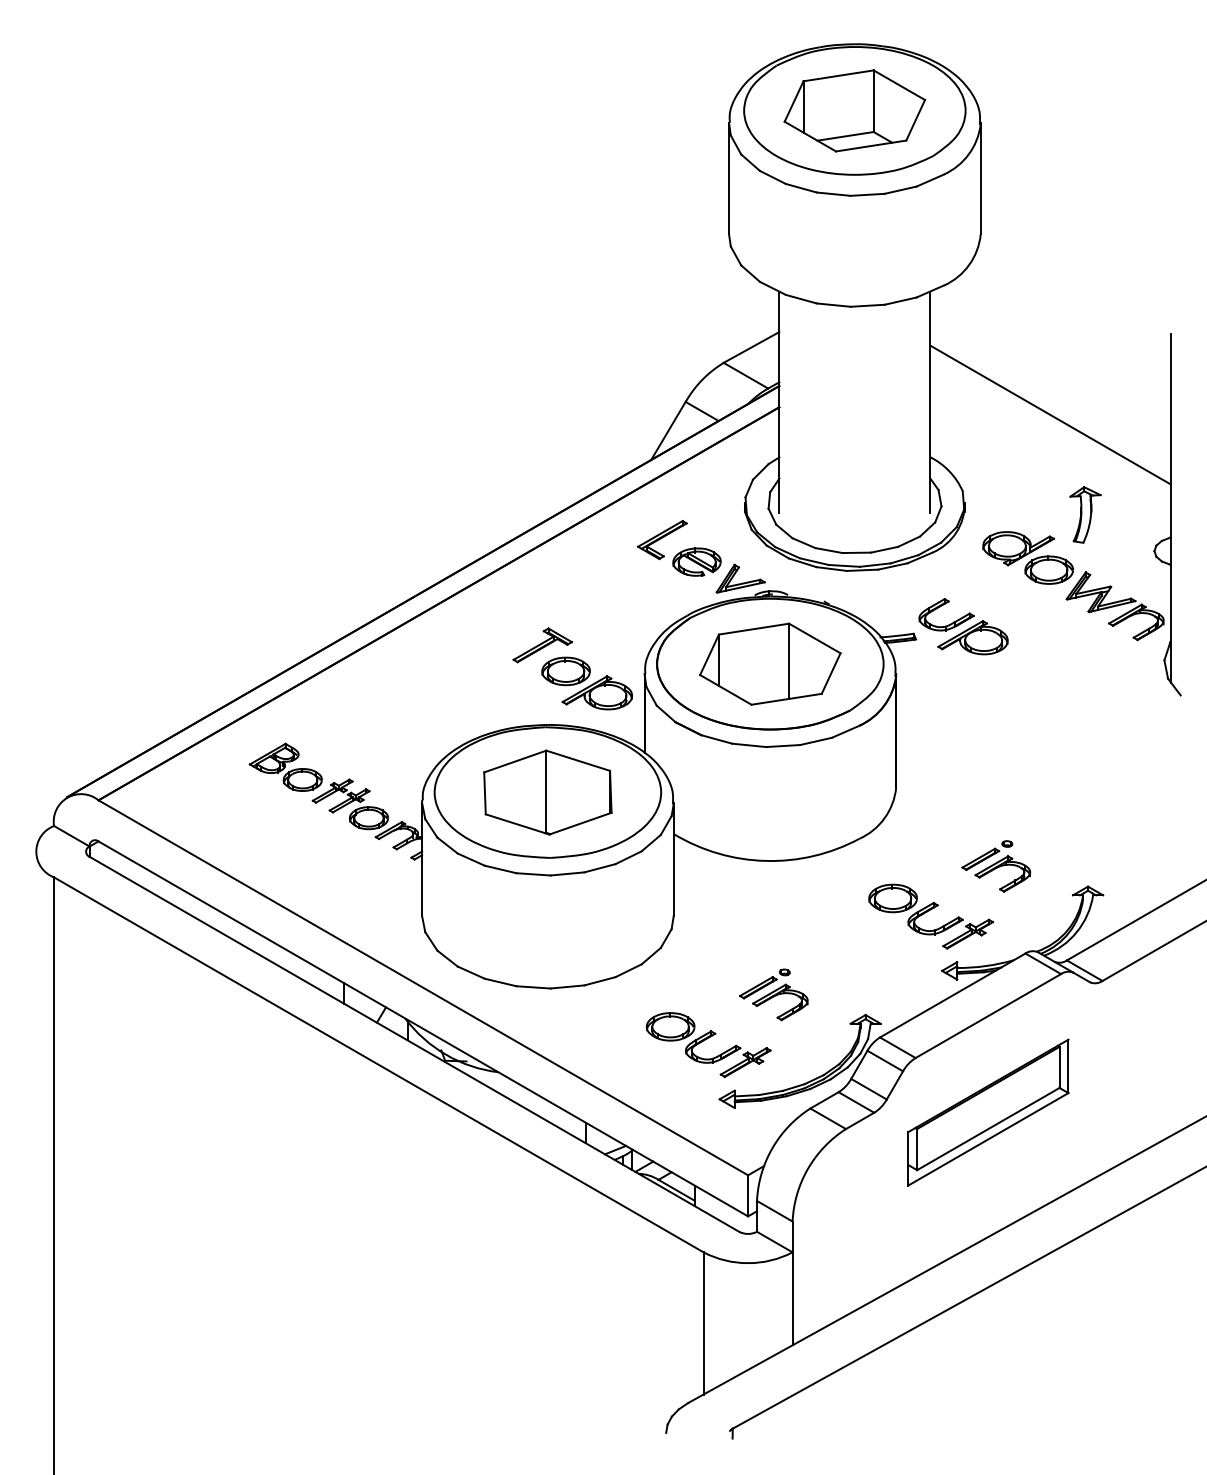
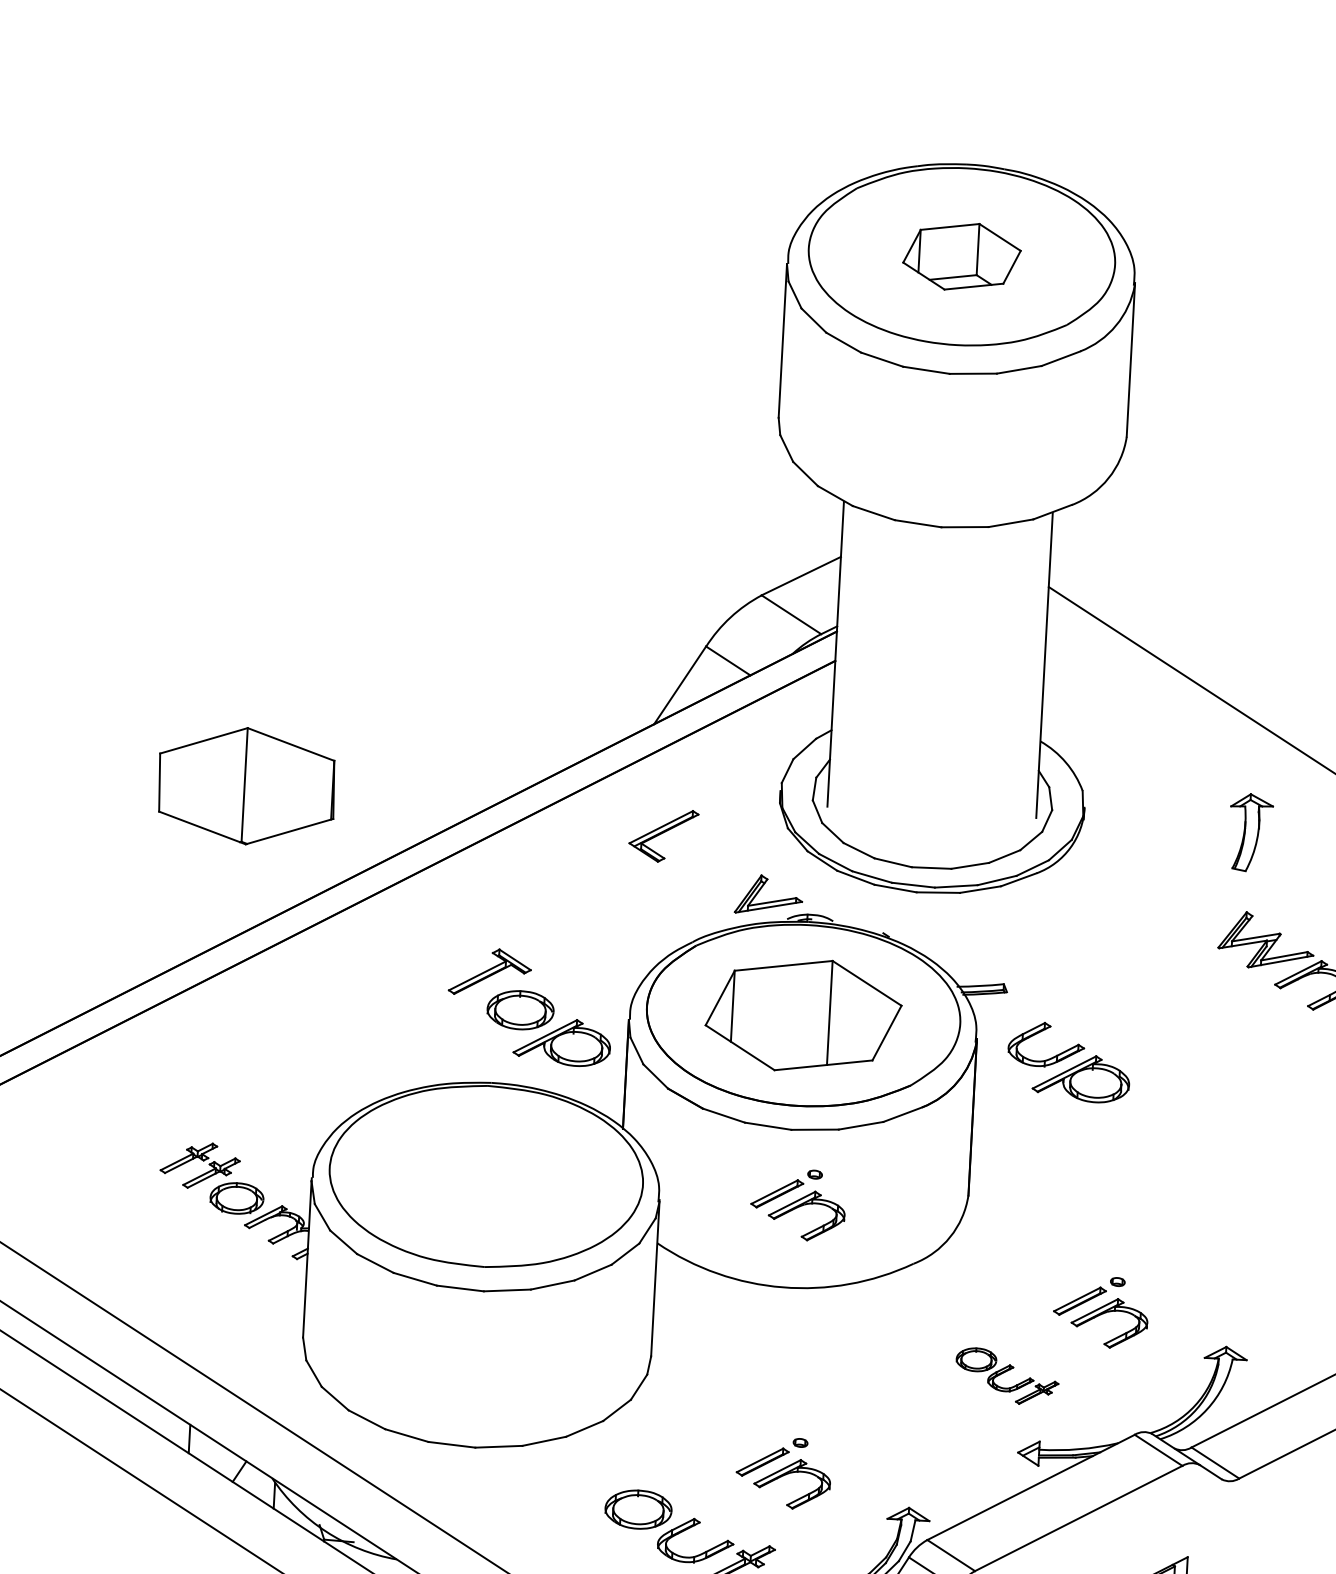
part: (854, 110) -> (961, 256), size x0.6
part: (1027, 557) -> (1167, 887), removed
part: (696, 561) -> (709, 868), removed
part: (963, 626) -> (1068, 1062), moved
part: (285, 766) -> (125, 1120), removed
part: (547, 792) -> (246, 786), moved
part: (773, 800) -> (797, 1204), added
part: (931, 916) -> (1007, 1376), size x0.6

